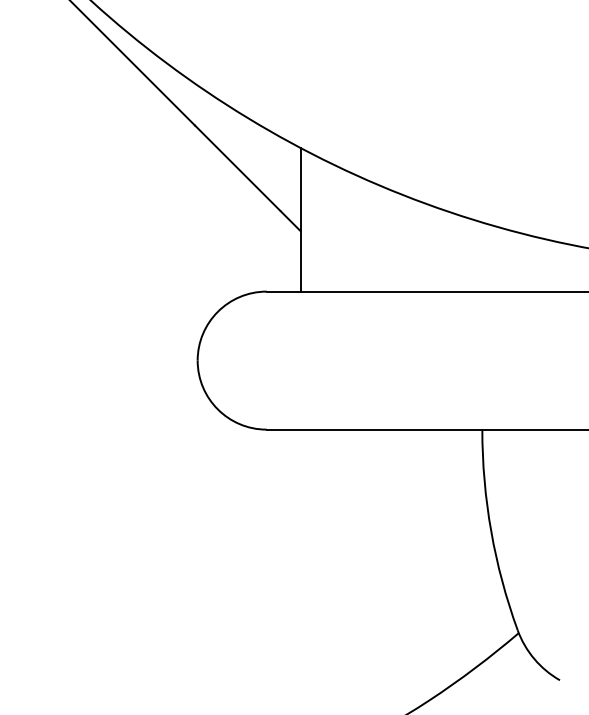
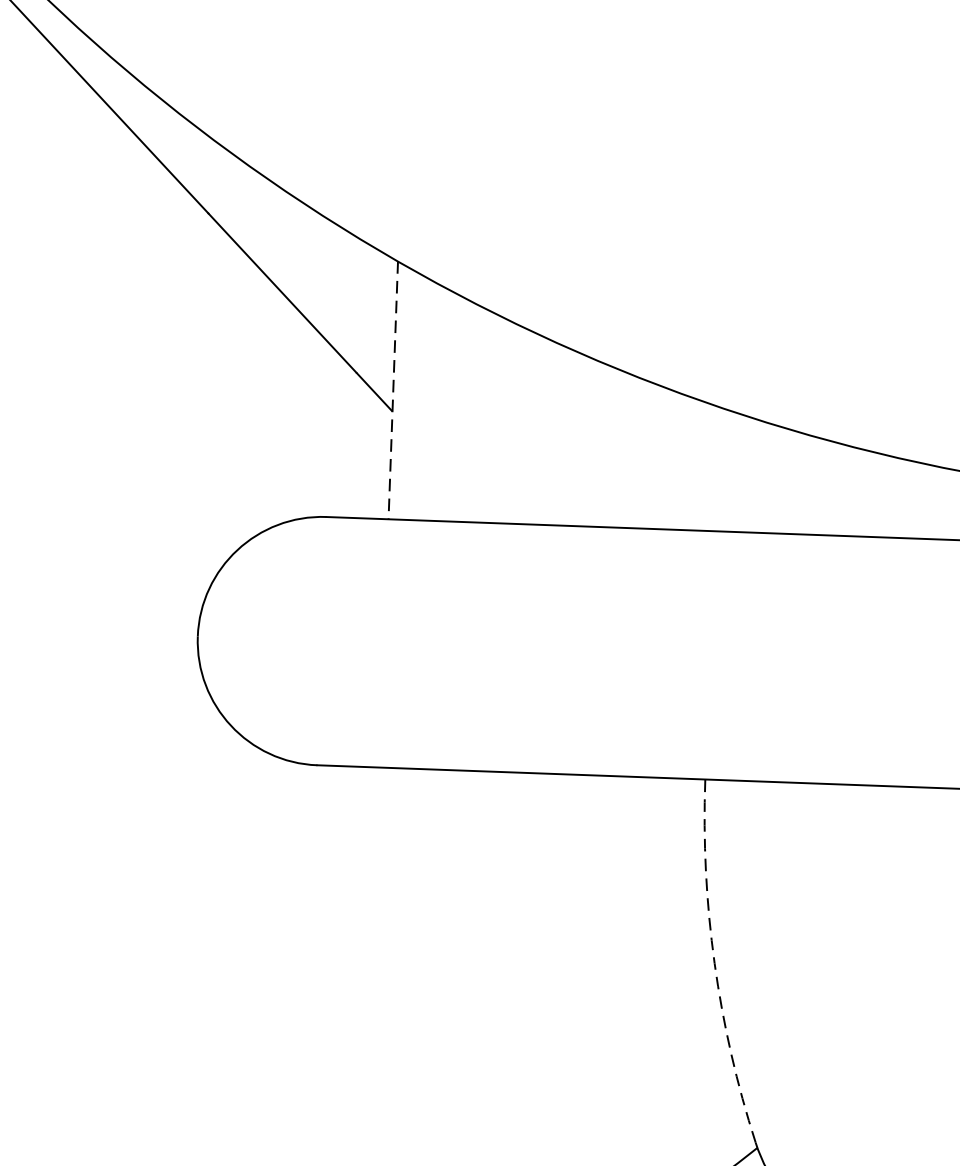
line: (301, 219) -> (393, 389), solid -> dashed
arc: (491, 531) -> (715, 963), solid -> dashed

